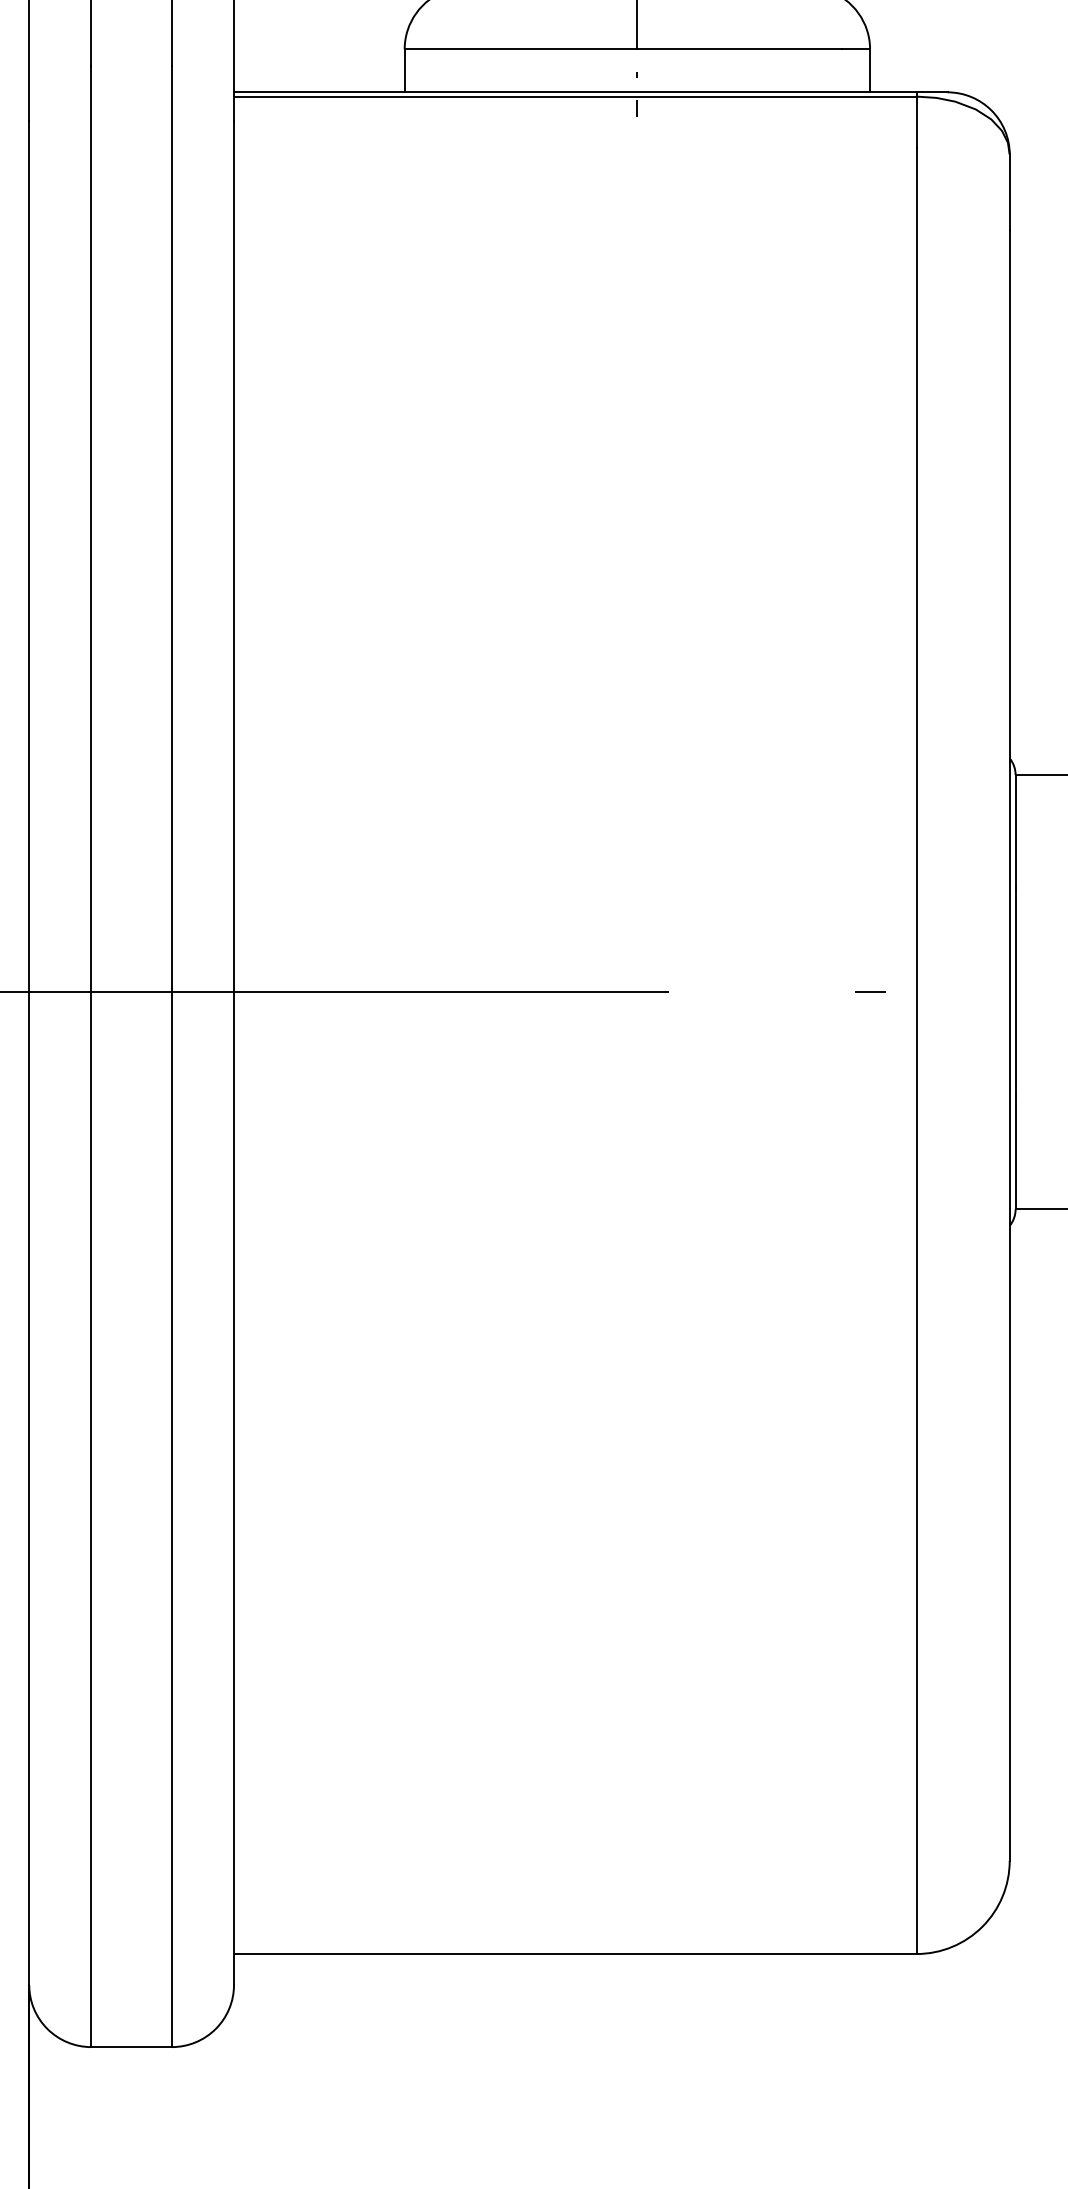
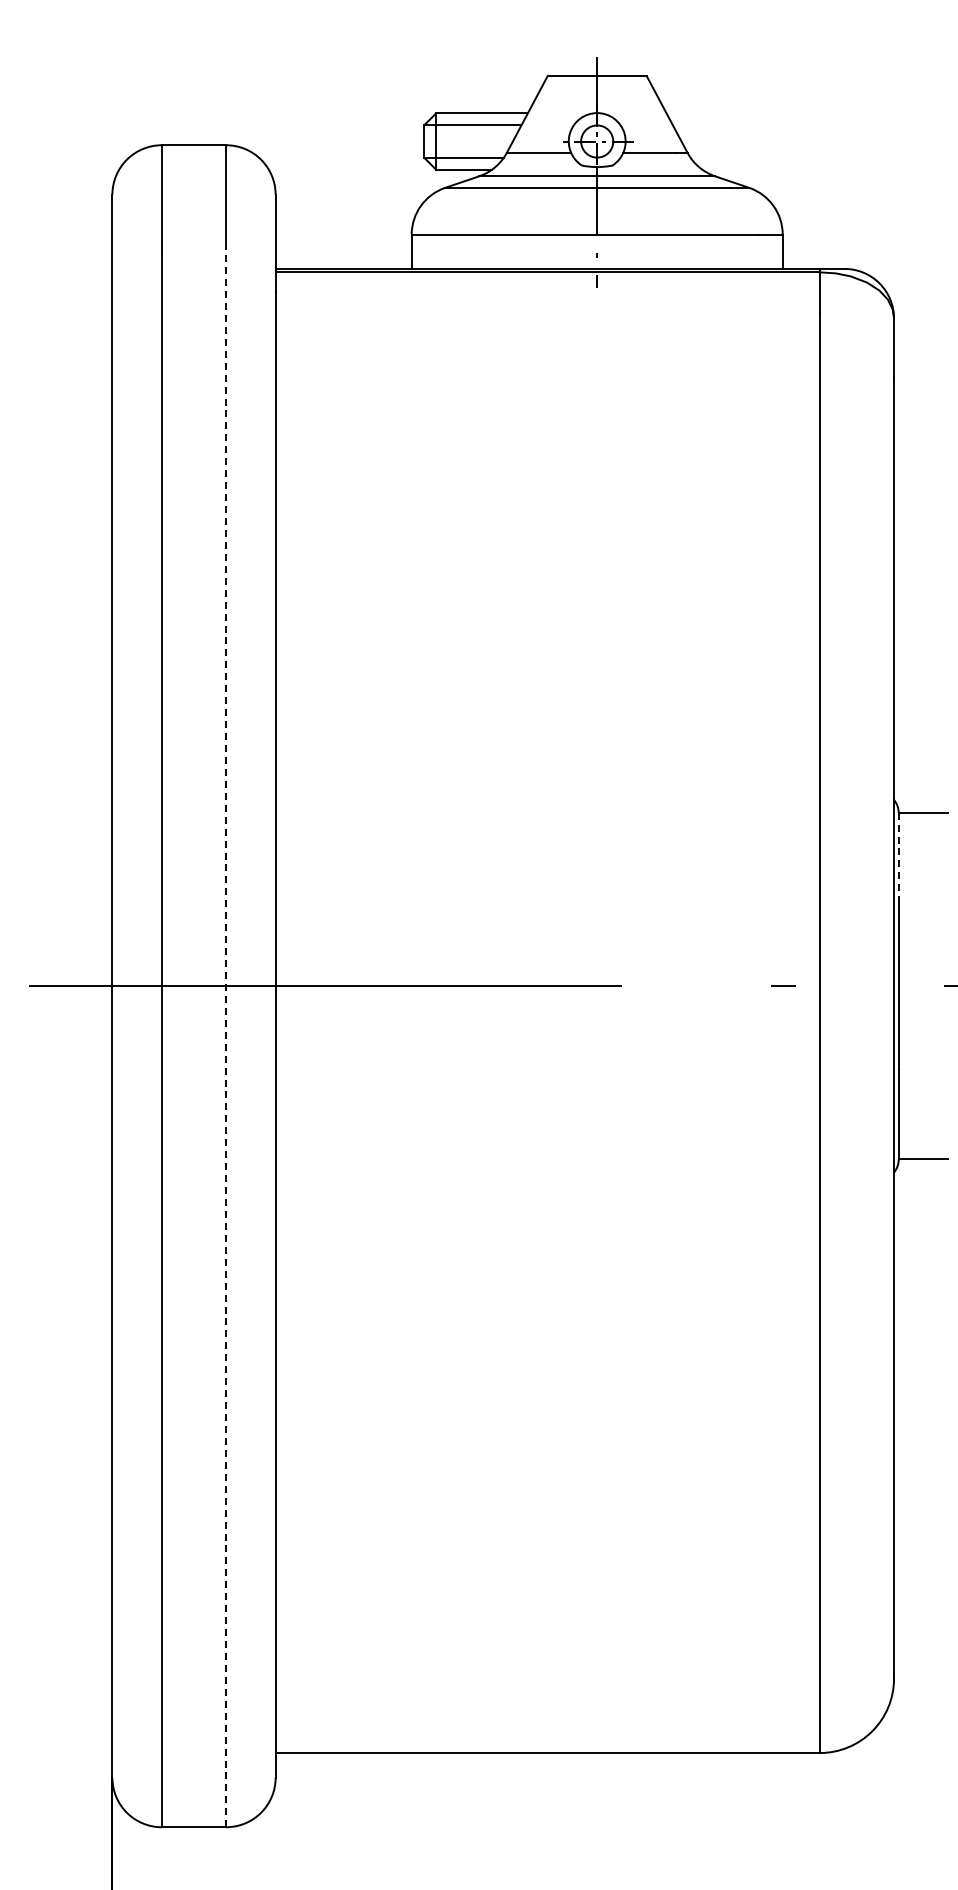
line: (1015, 830) -> (898, 857), solid -> dashed
line: (172, 1056) -> (226, 1037), solid -> dashed

